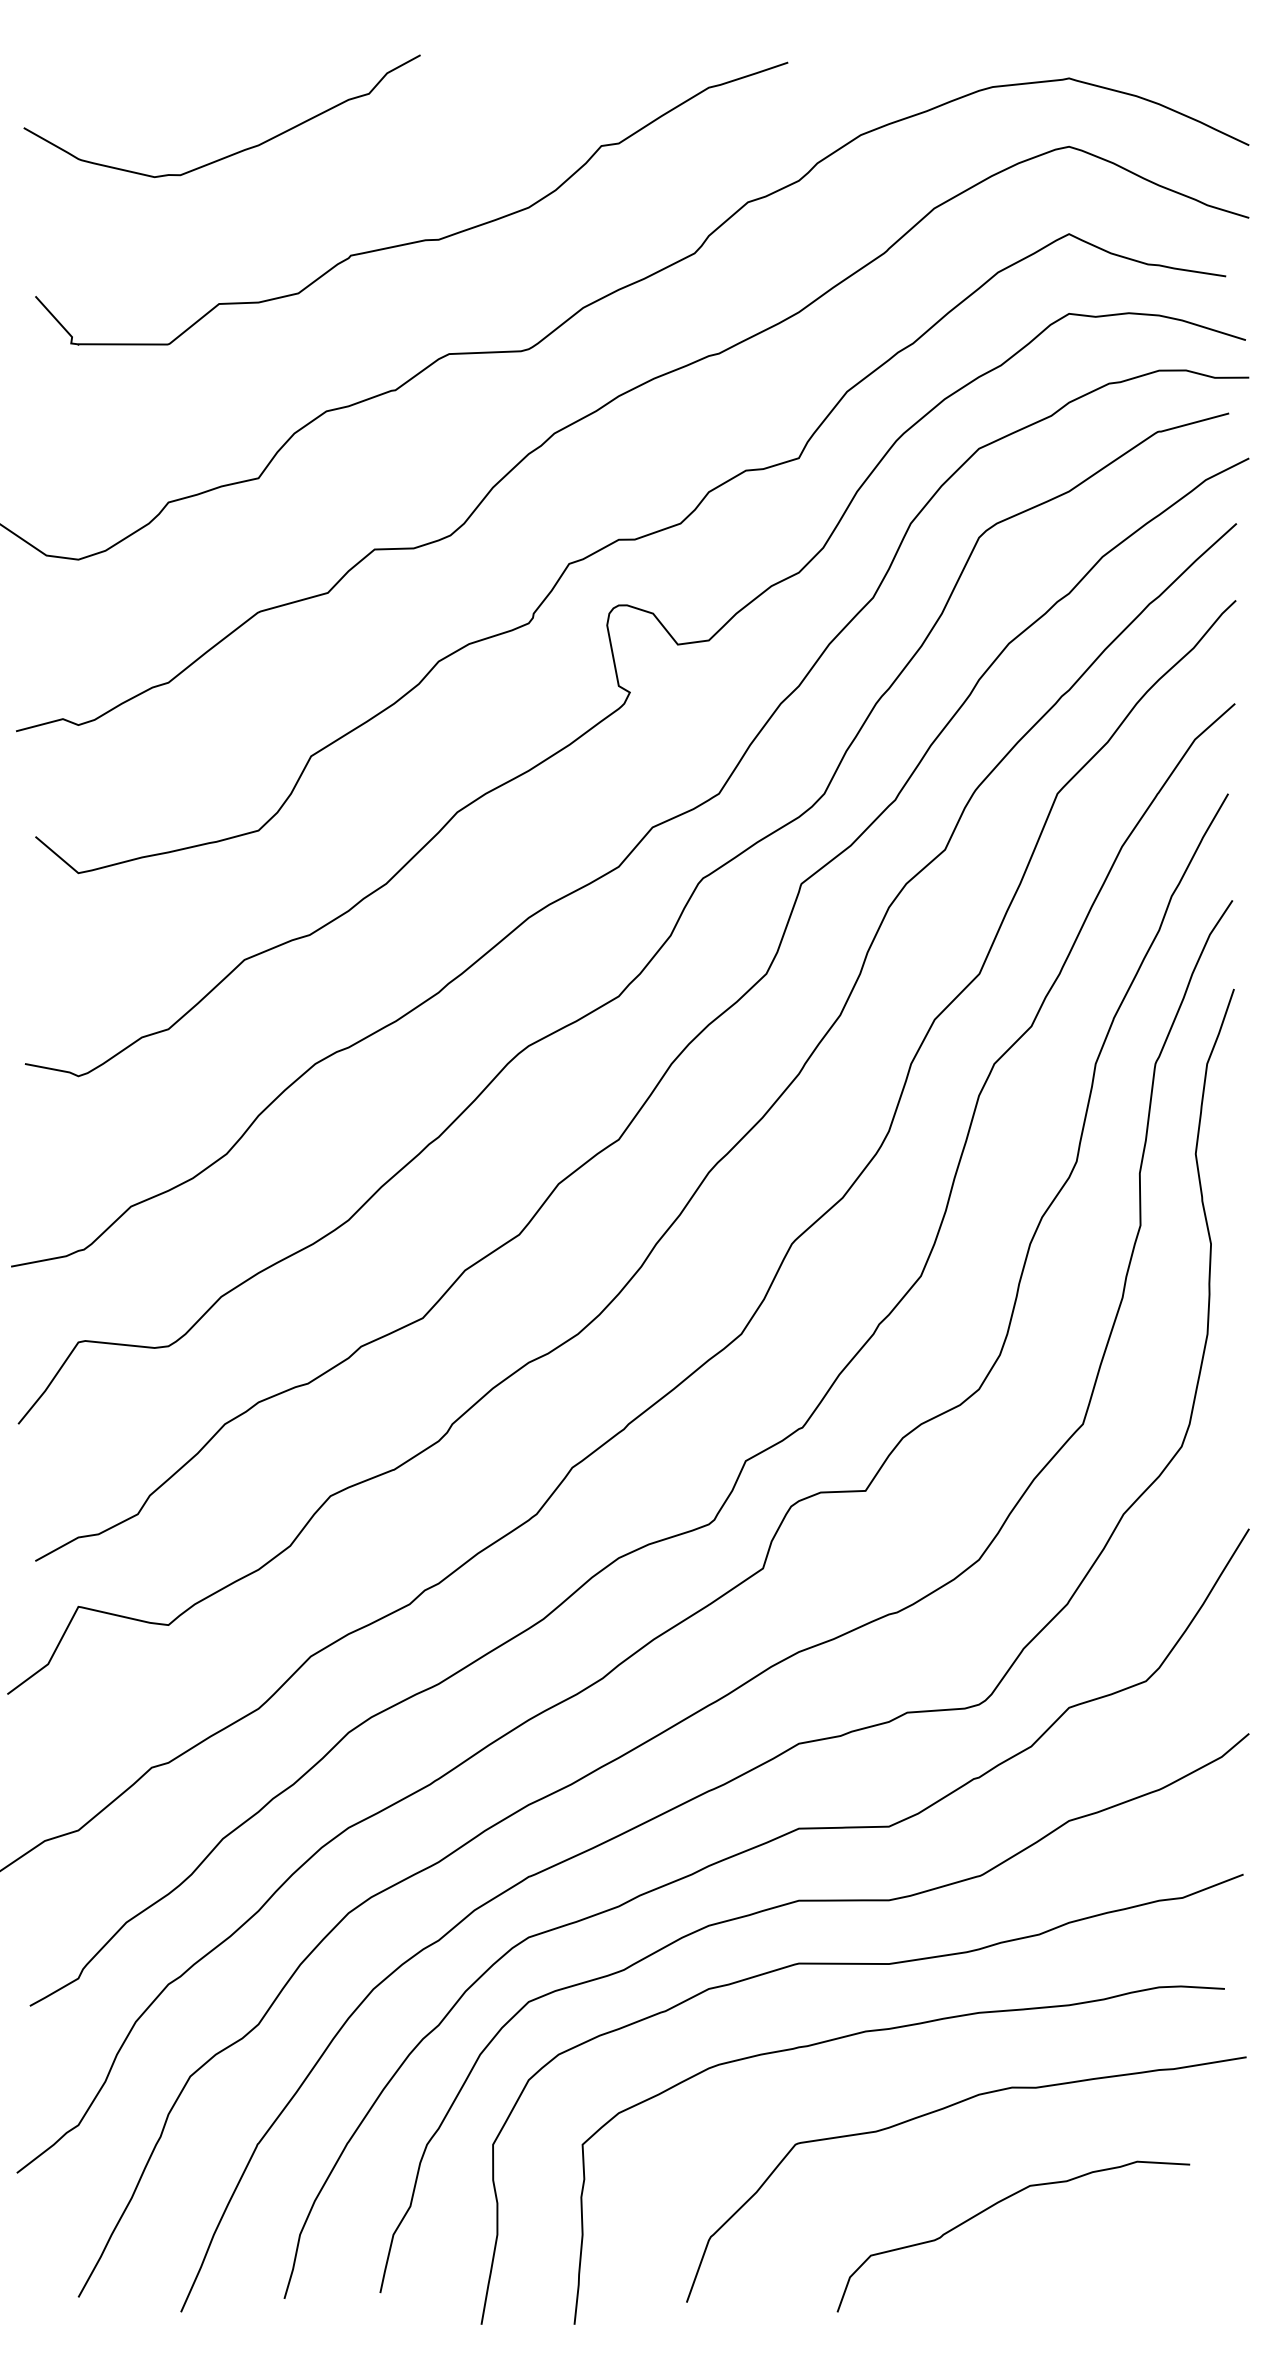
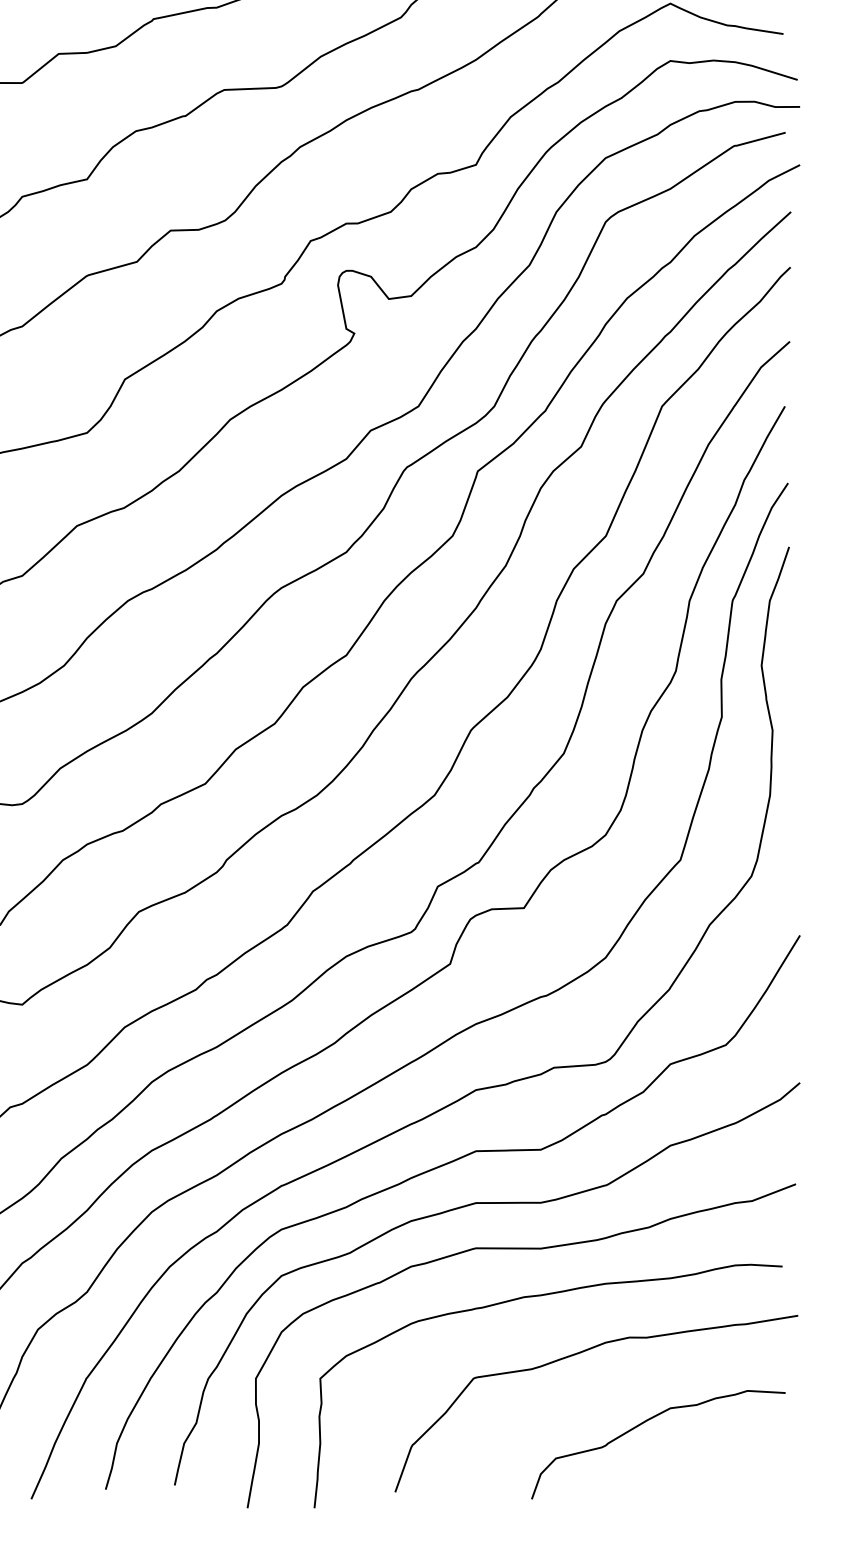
curve: (995, 2205) -> (645, 1422), moved

